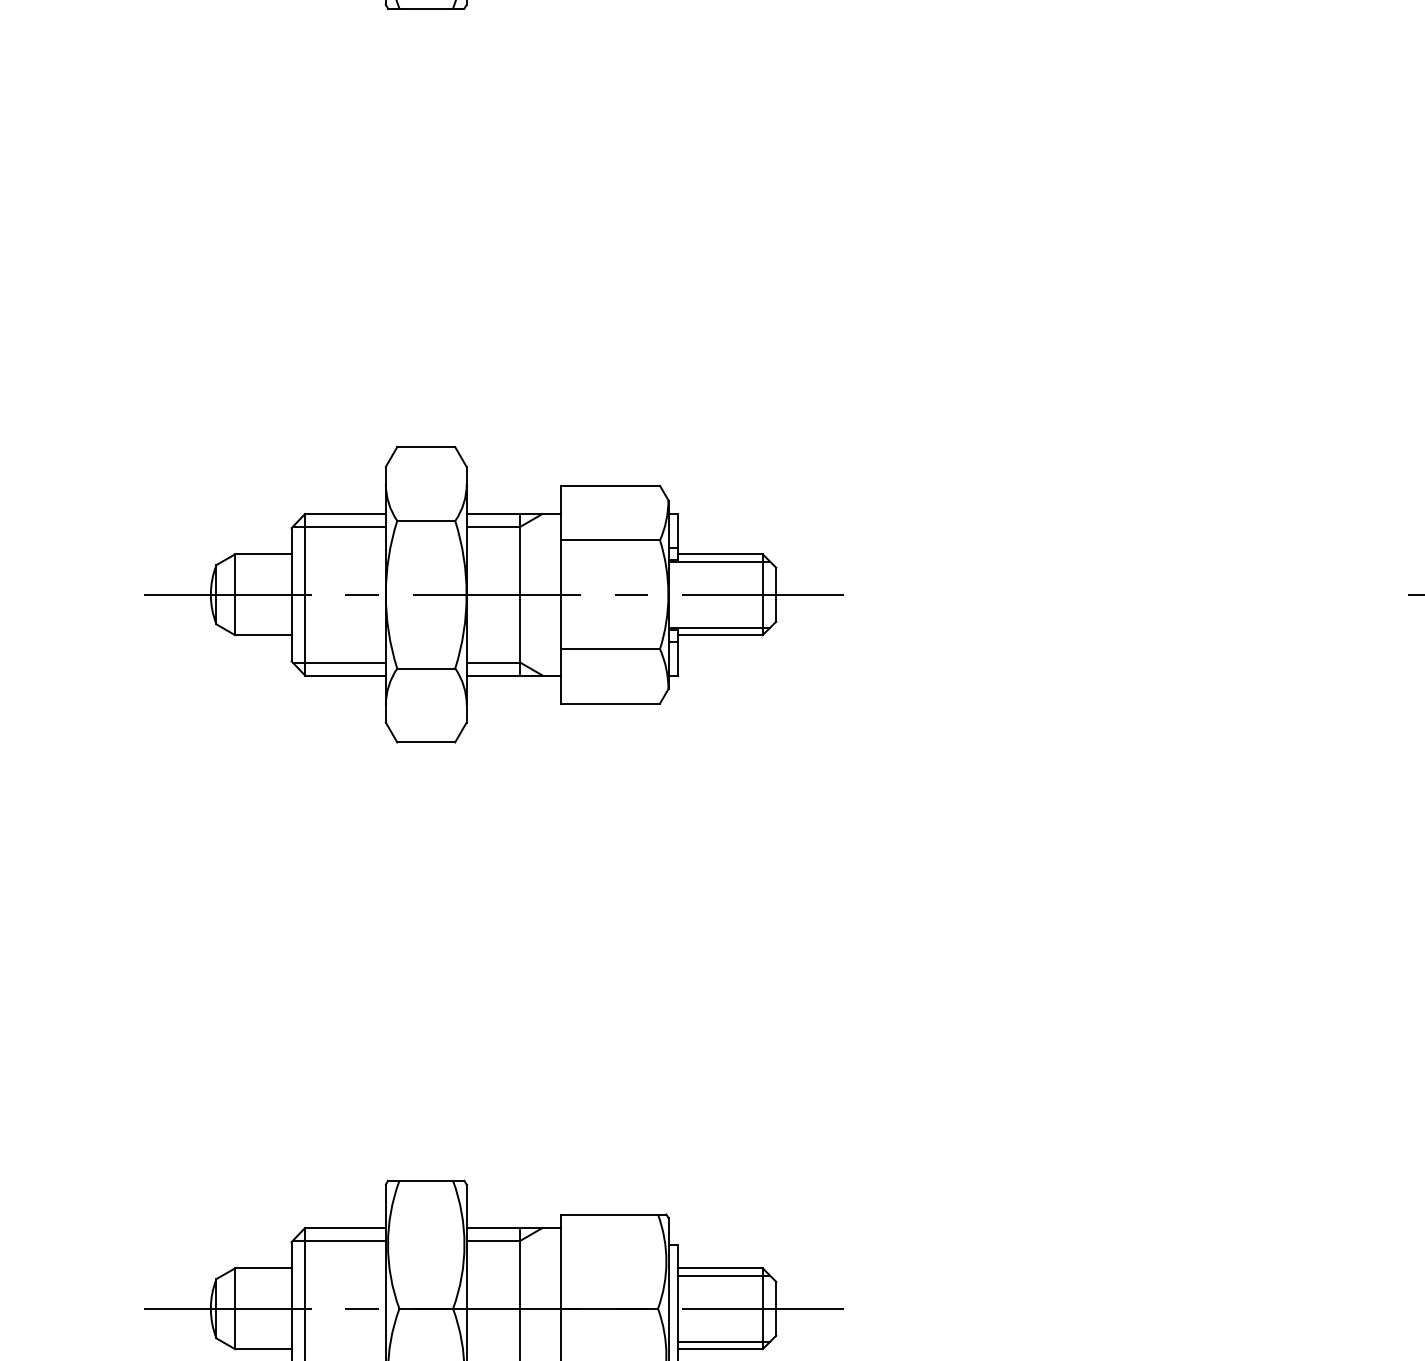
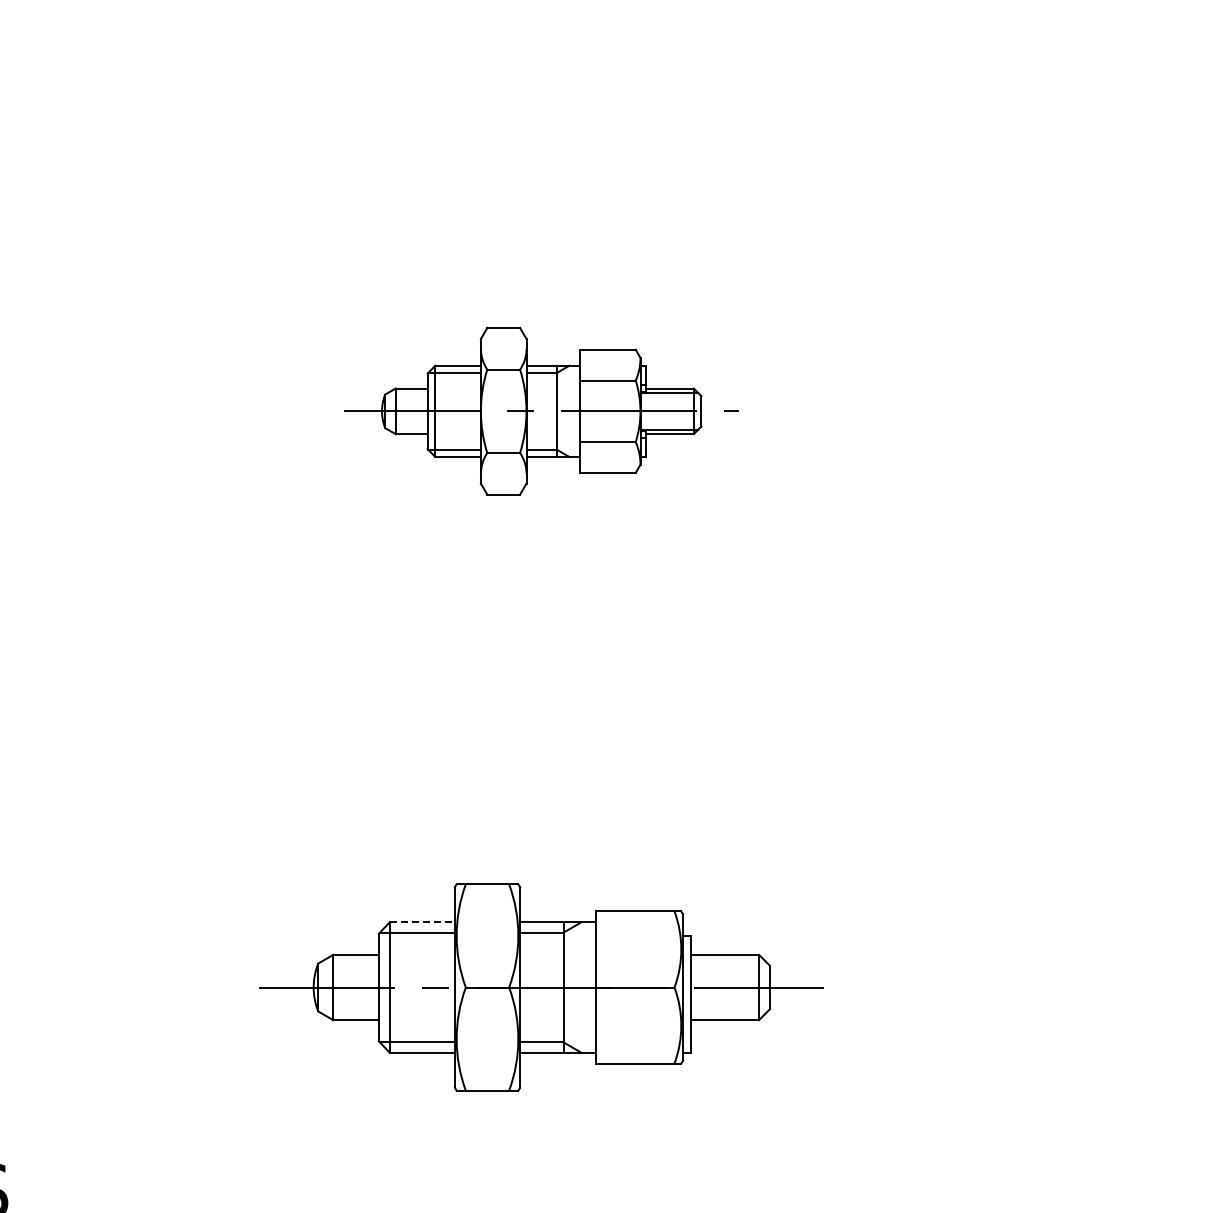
part: (493, 595) -> (541, 411), size x0.7
line: (345, 1228) -> (422, 922), solid -> dashed
line: (723, 1275) -> (727, 960), removed
line: (723, 1342) -> (727, 1014), removed

